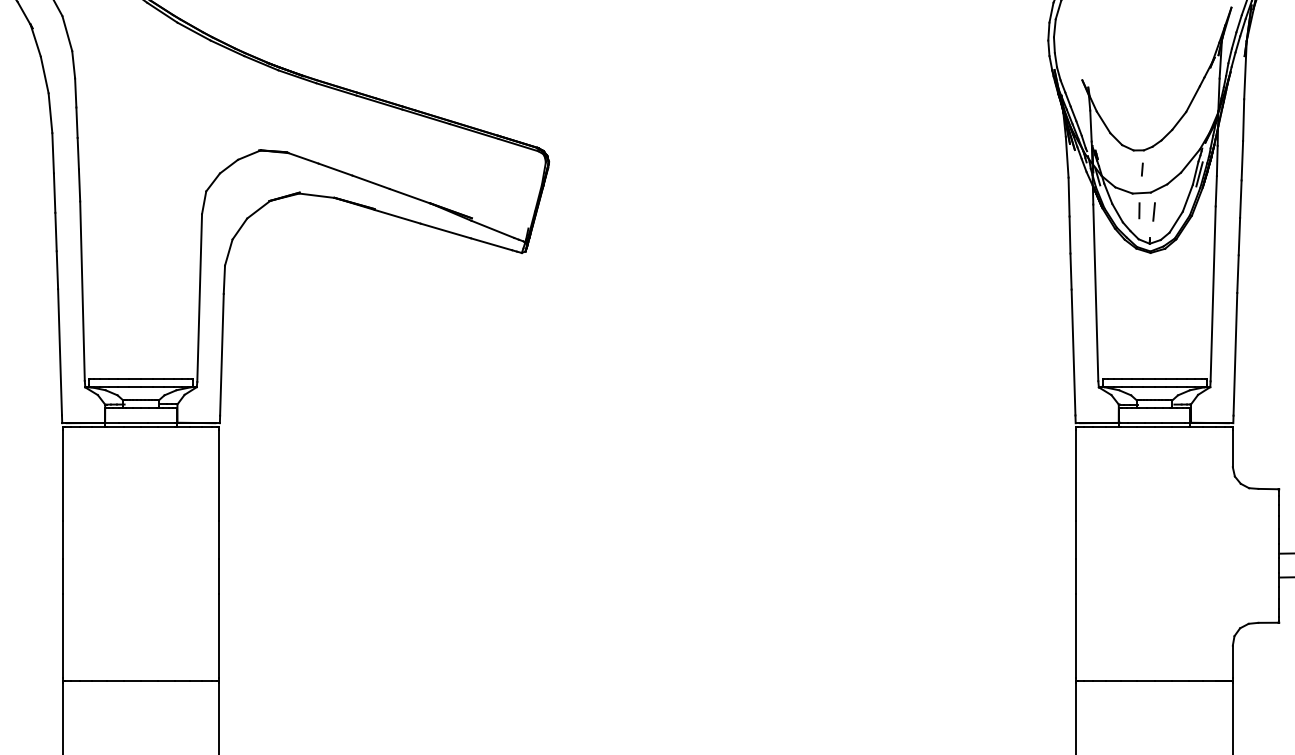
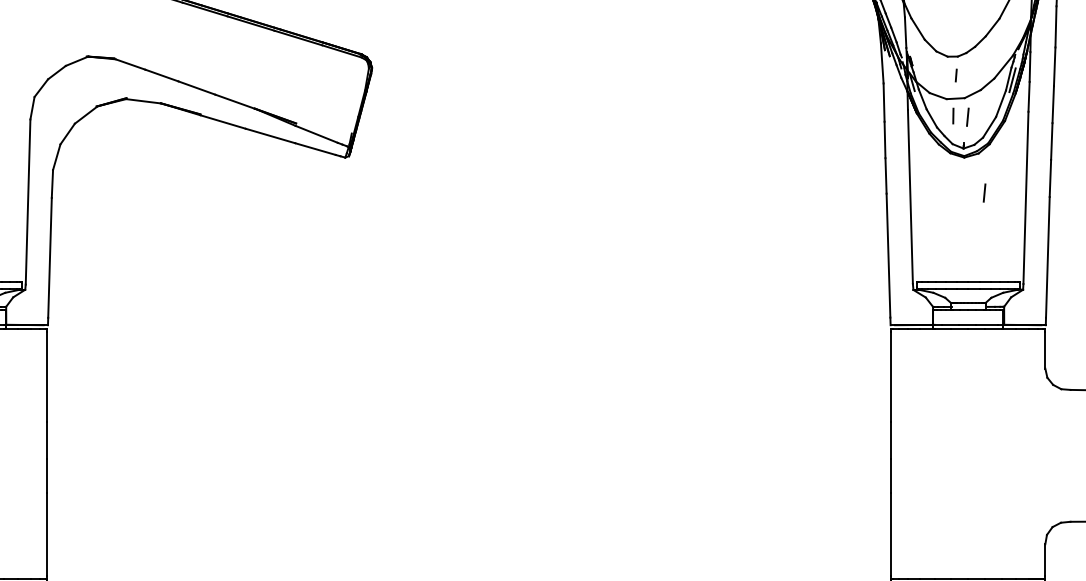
line: (1170, 288) -> (983, 192), added

